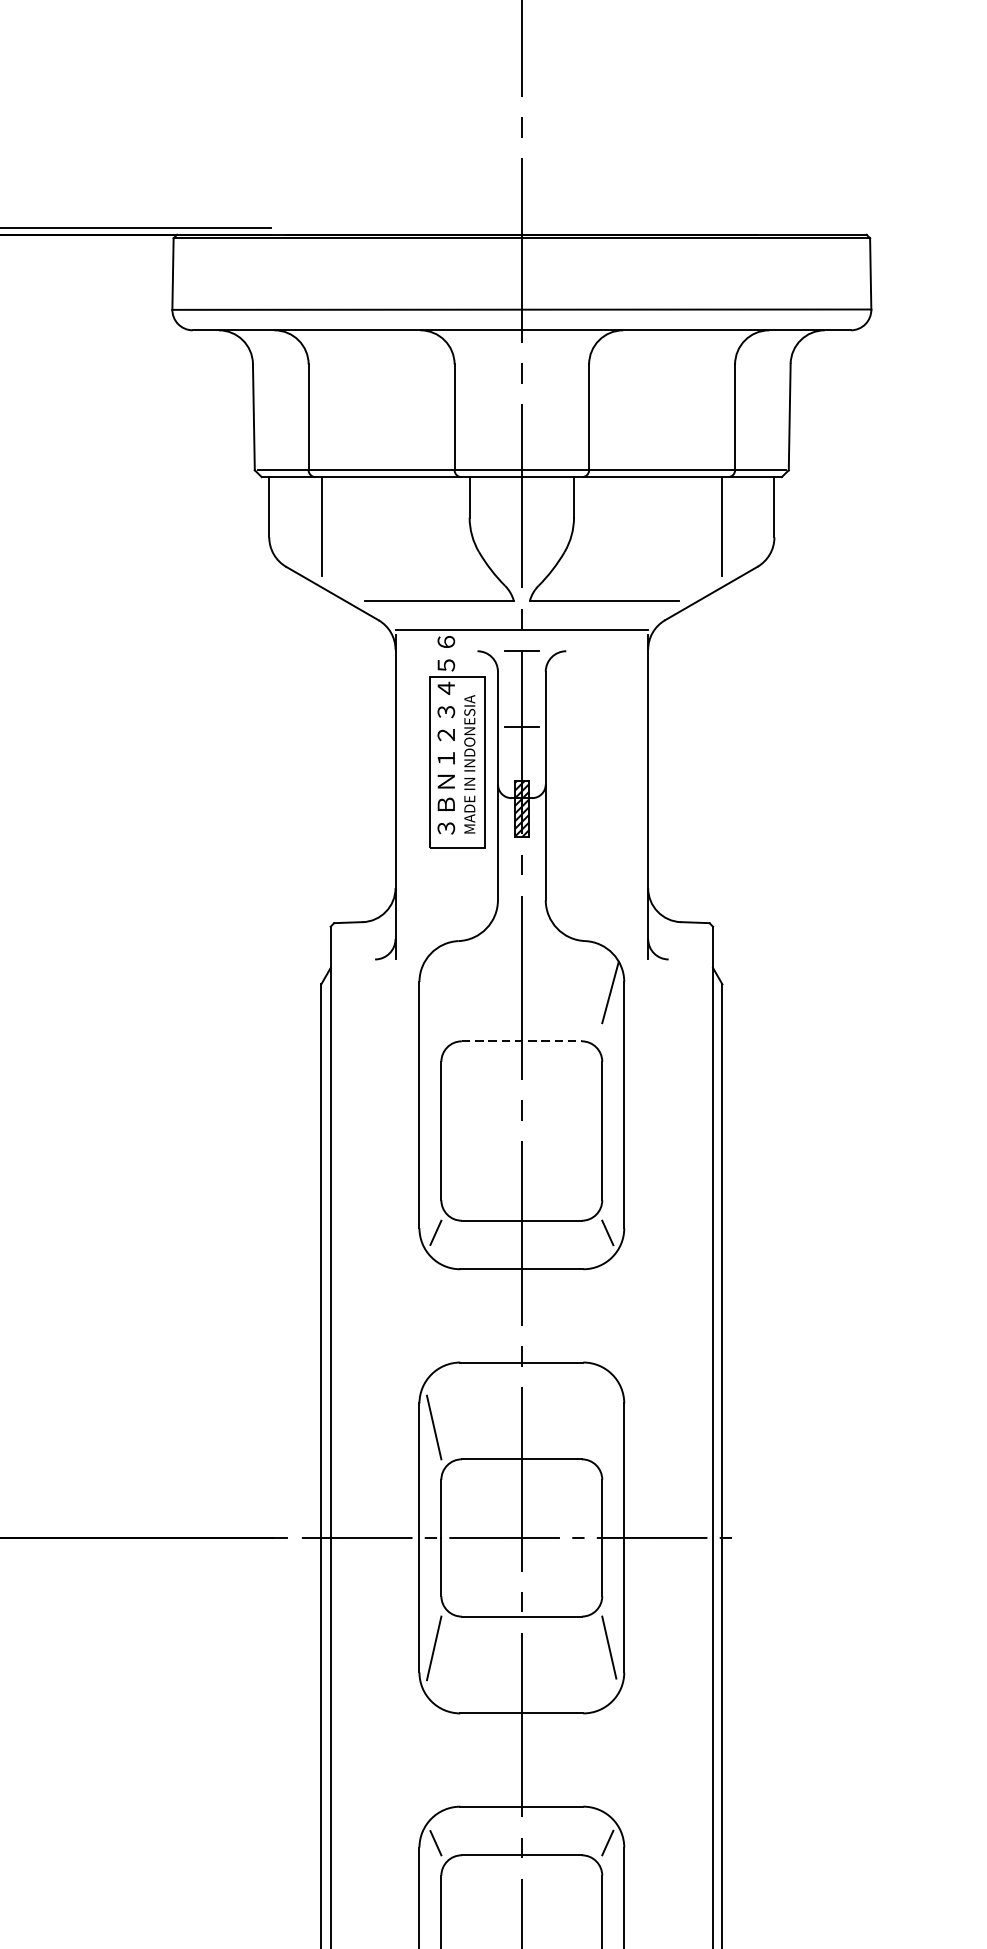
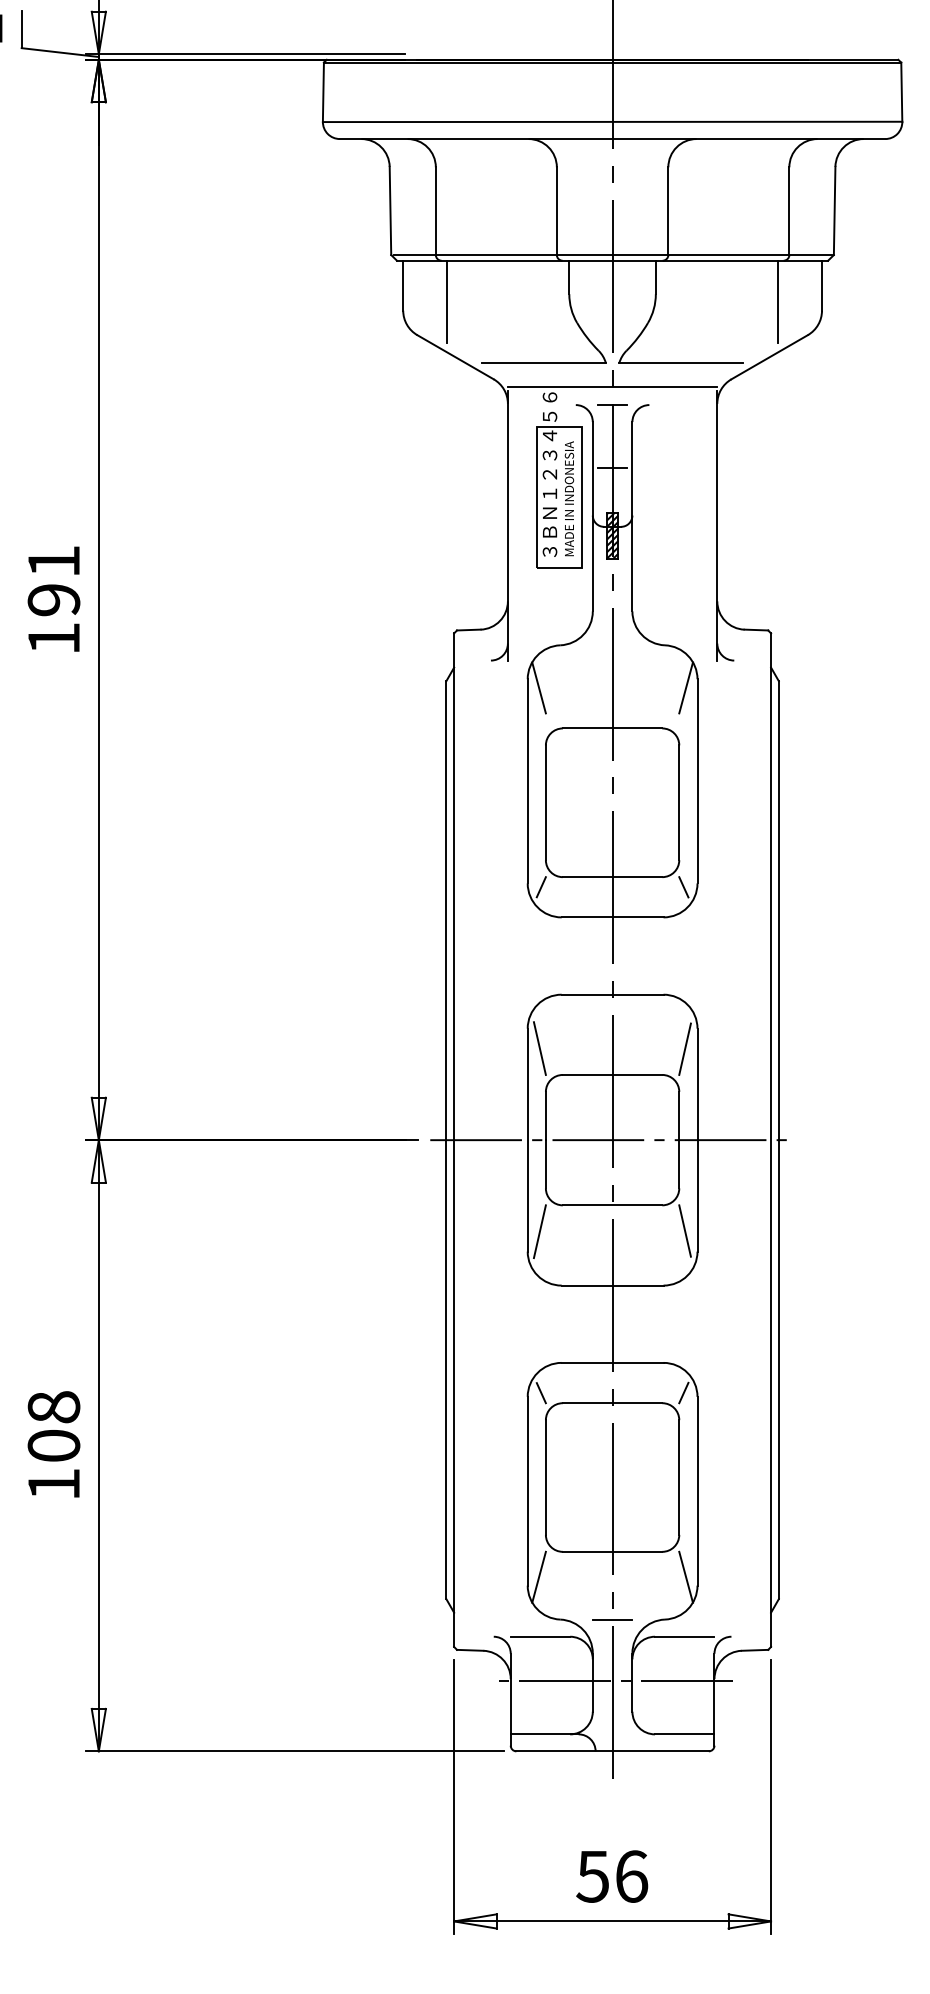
line: (432, 991) -> (538, 687), added
line: (521, 1041) -> (612, 728), dashed -> solid
line: (608, 1427) -> (684, 1048), added

